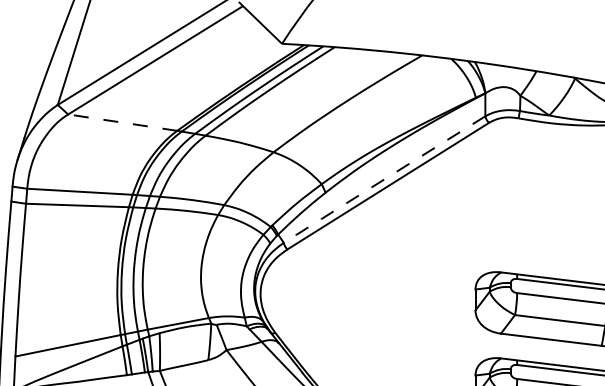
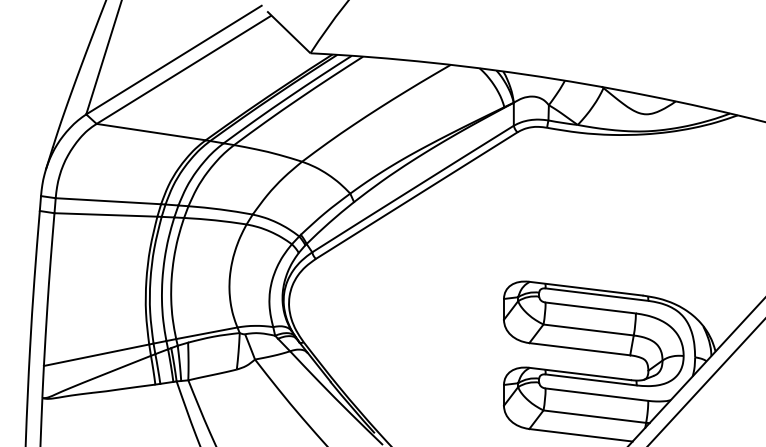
line: (122, 123) -> (150, 132), dashed -> solid
arc: (384, 179) -> (412, 188), dashed -> solid

